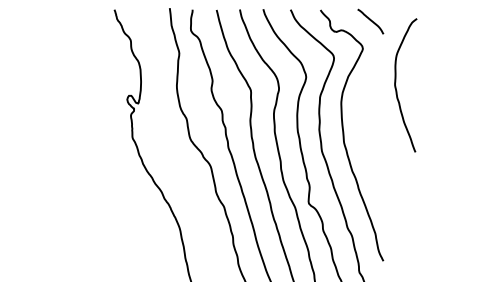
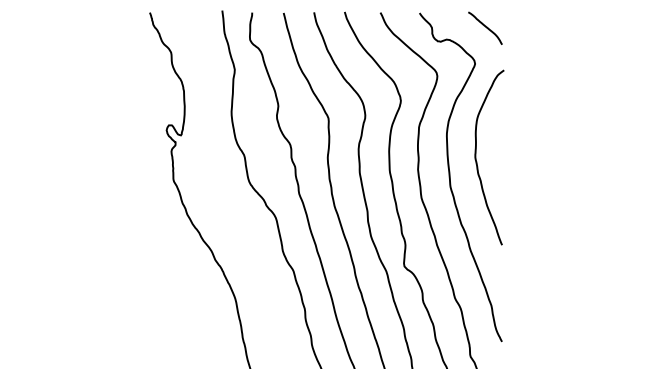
curve: (396, 86) -> (477, 158), moved

